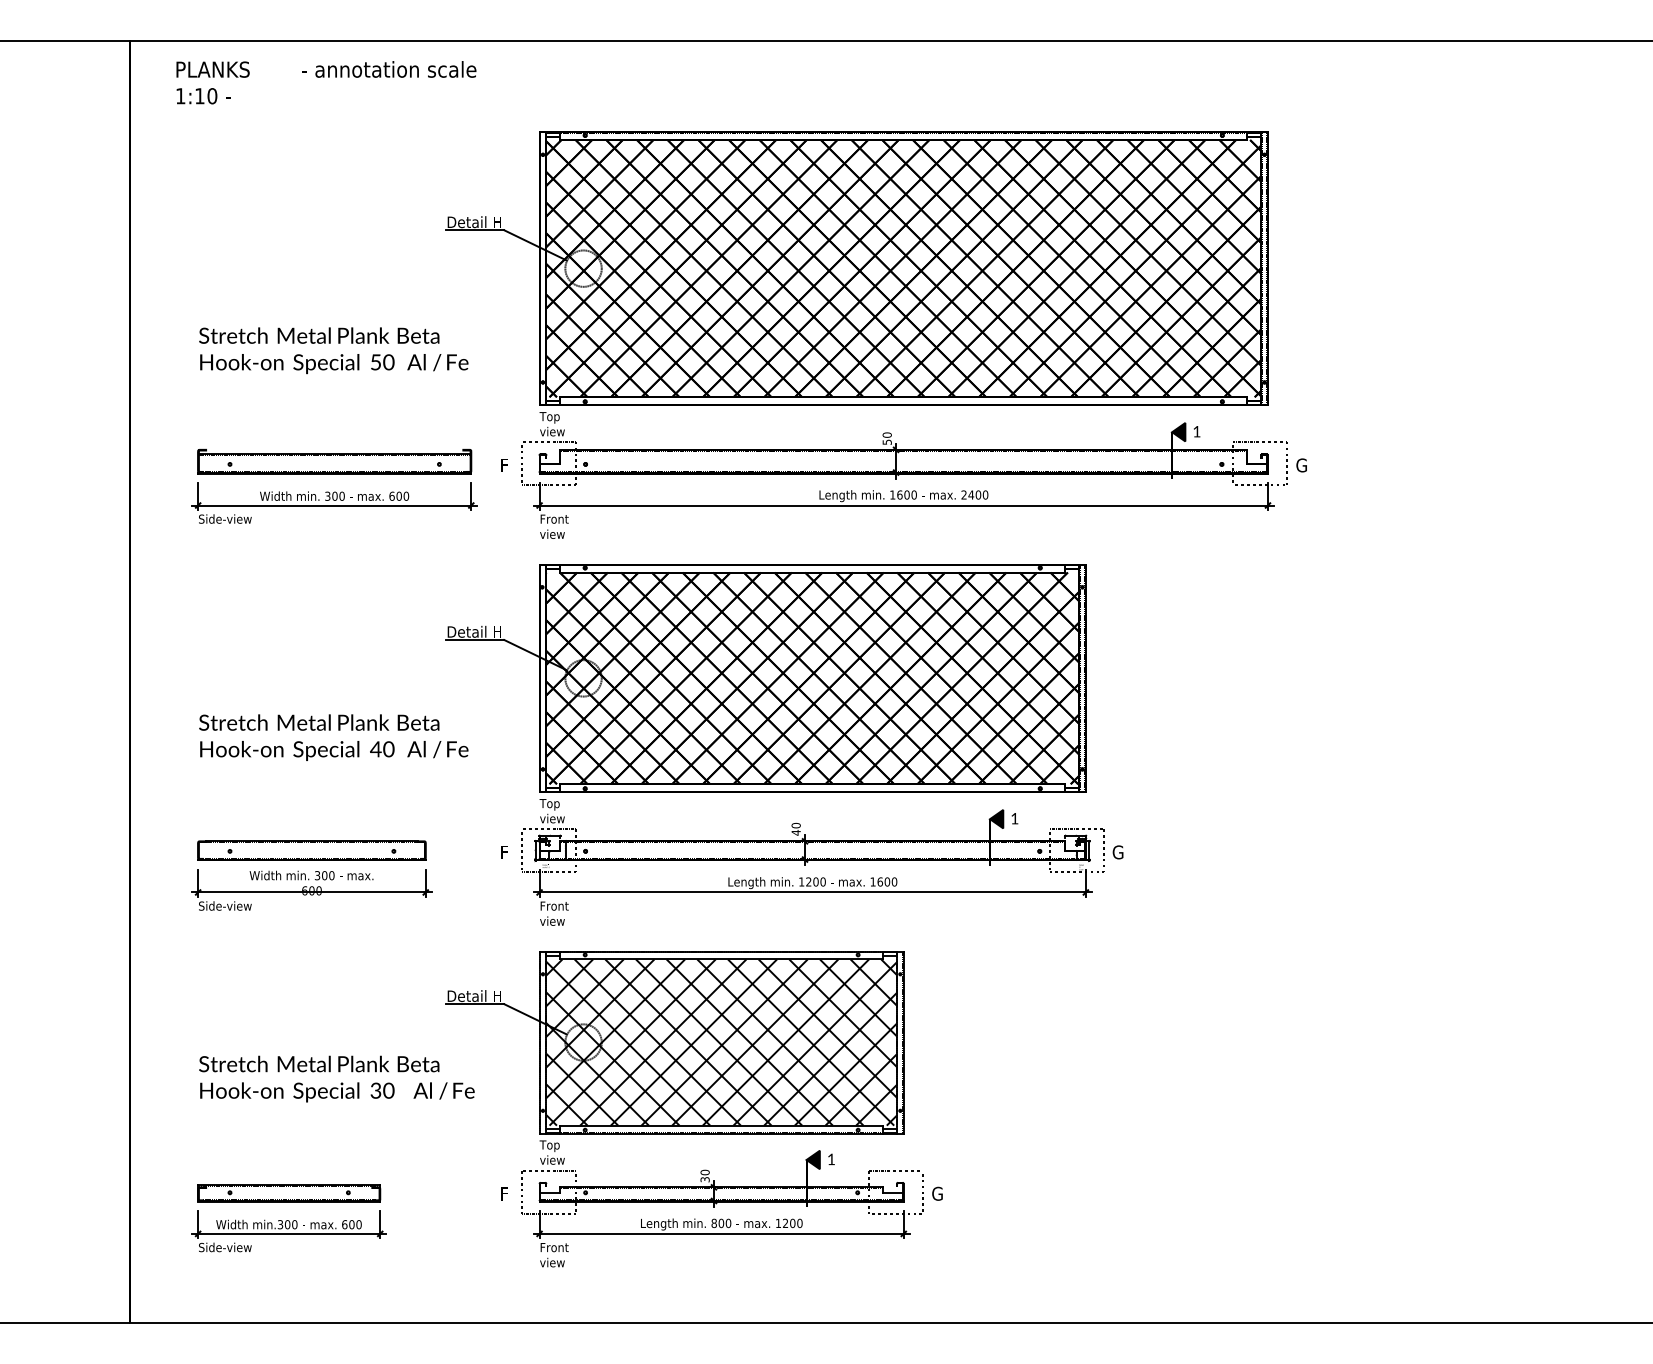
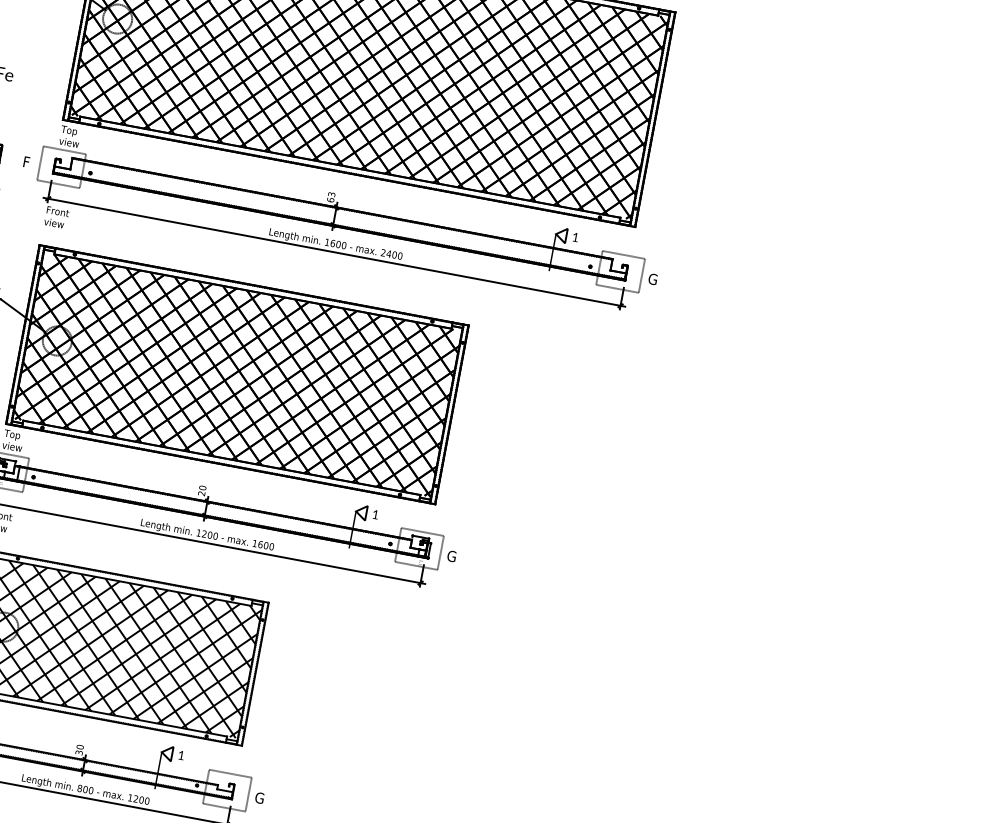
fill: (1178, 431) -> (561, 234), removed
text: (886, 438) -> (330, 197), 50 -> 63
fill: (996, 818) -> (361, 511), removed
text: (795, 832) -> (201, 493), 40 -> 20
fill: (812, 1159) -> (166, 752), removed

